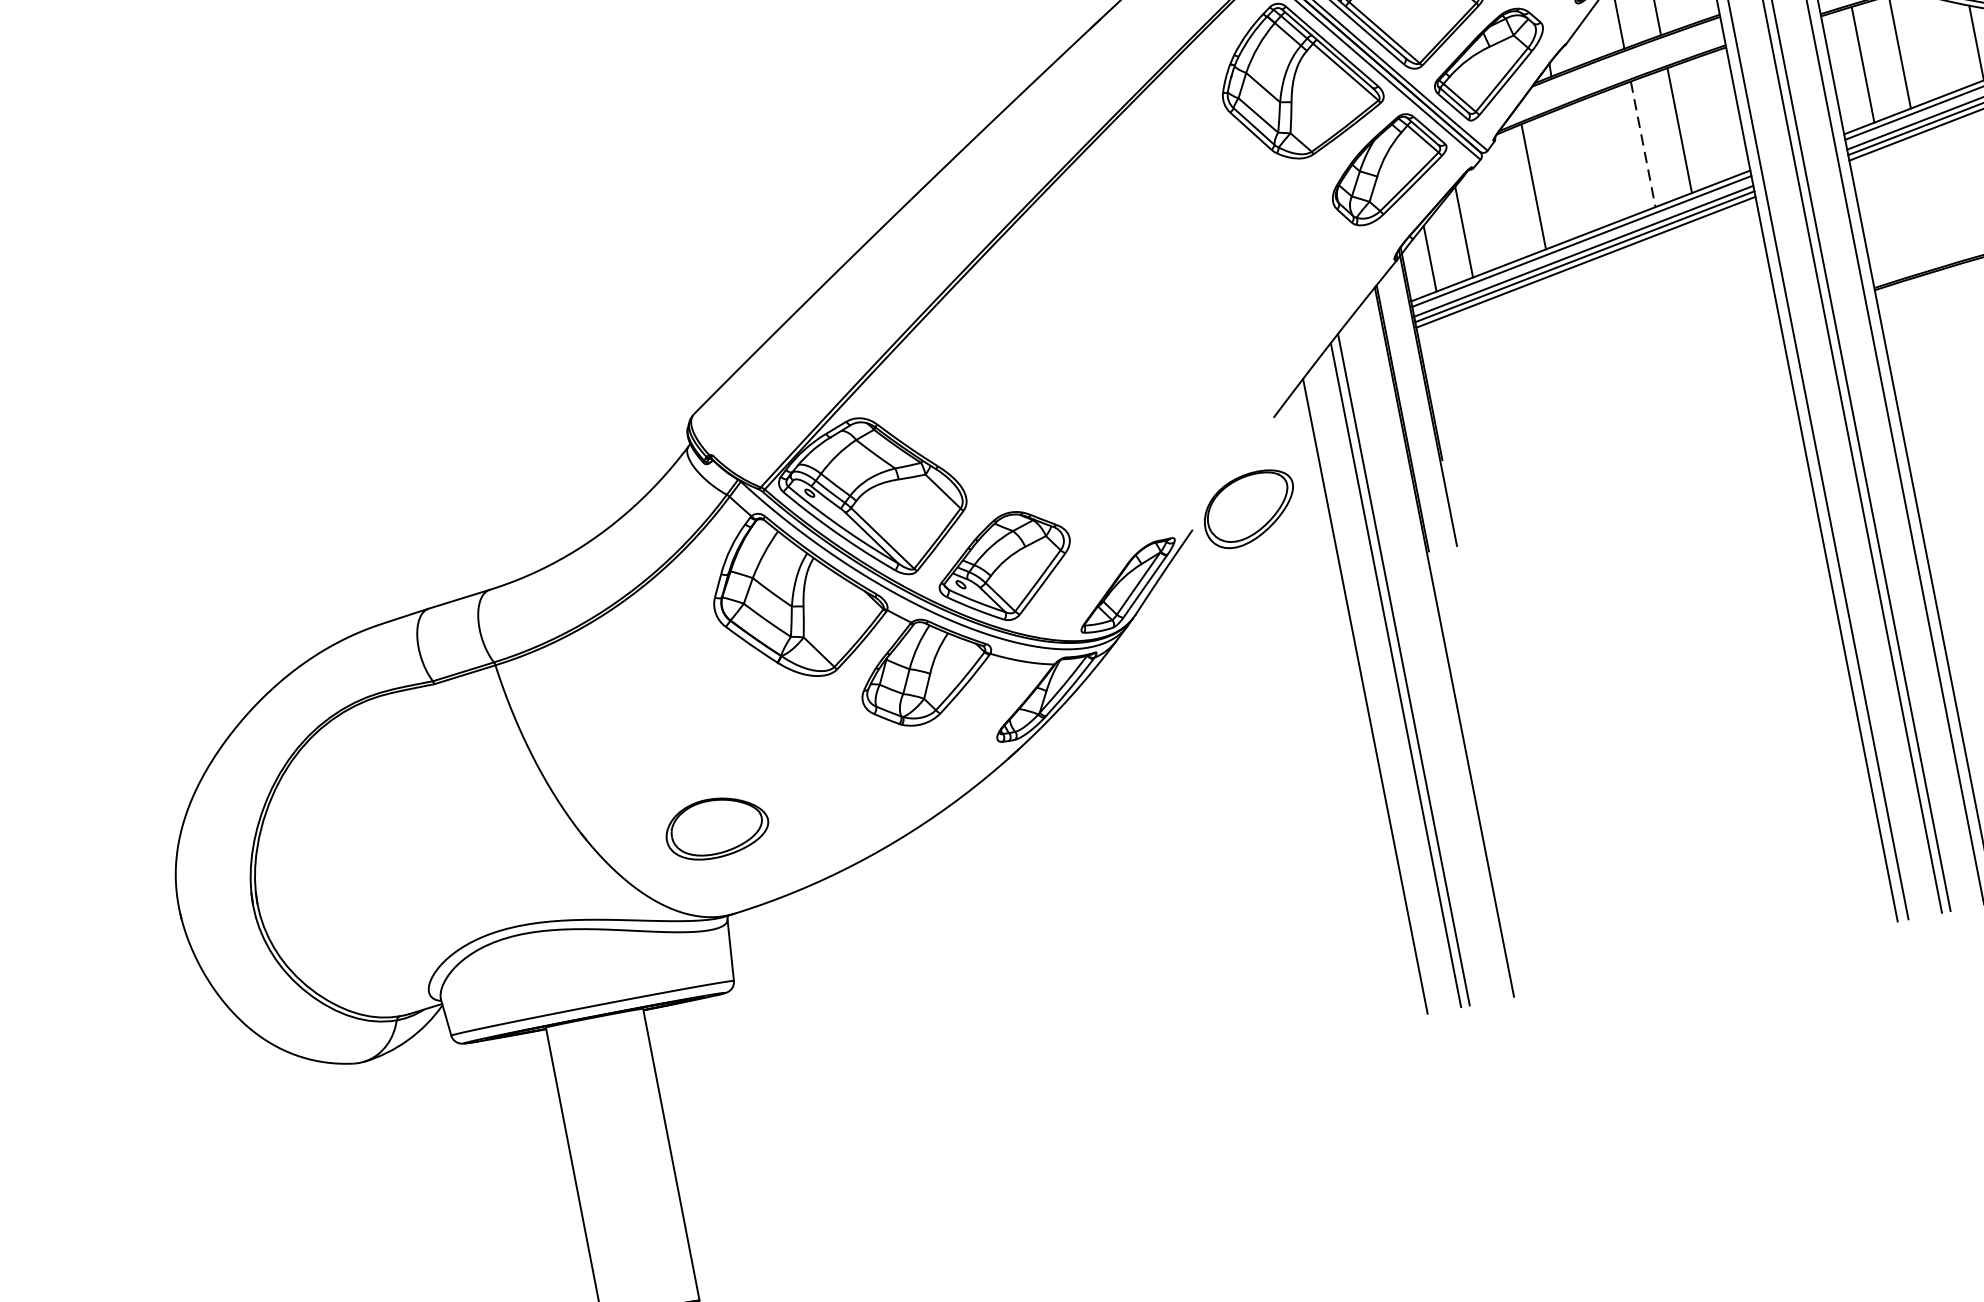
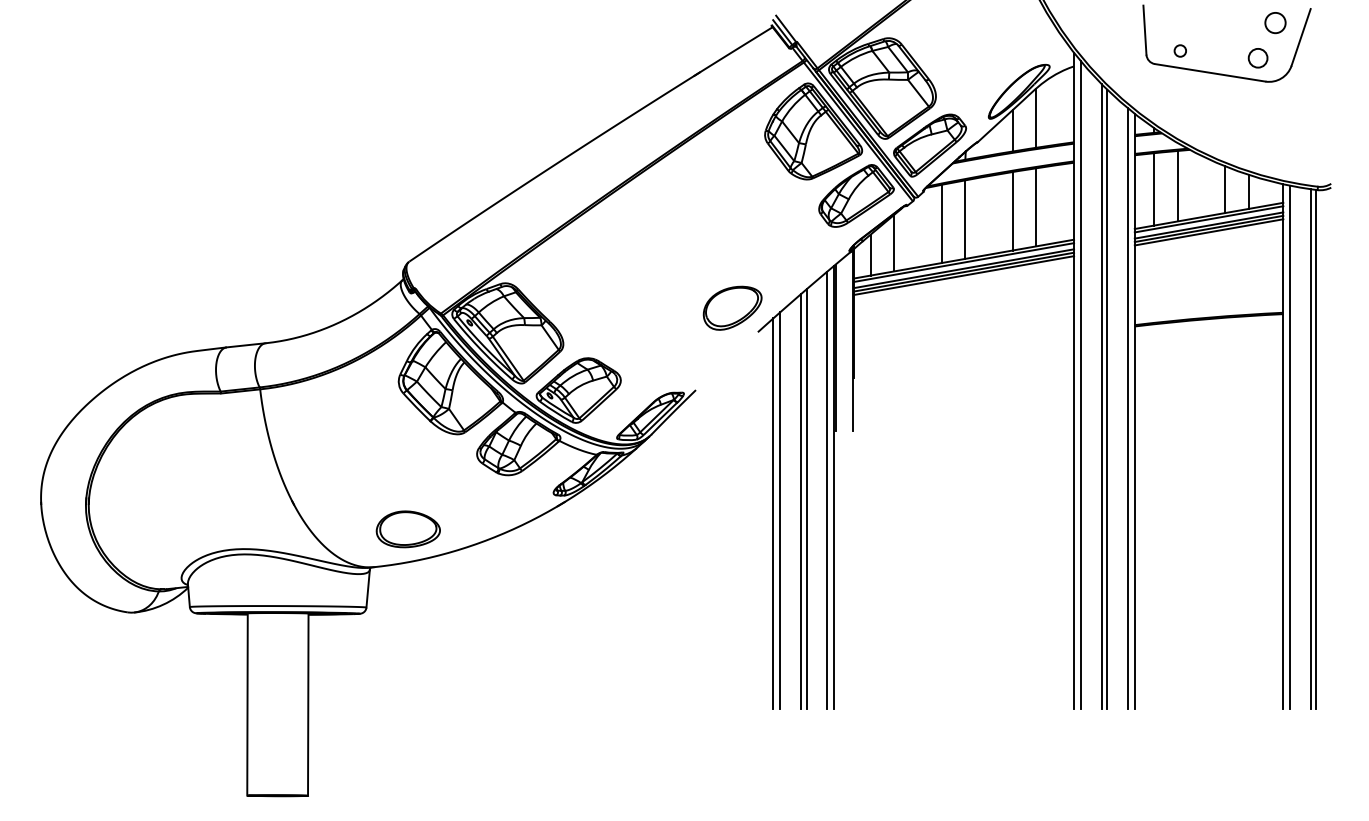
line: (1643, 144) -> (1012, 211), dashed -> solid
line: (1570, 172) -> (965, 219), added
part: (1249, 507) -> (732, 307), moved
line: (1434, 649) -> (827, 490), added
line: (1355, 702) -> (773, 513), added
part: (715, 828) -> (407, 529), moved

